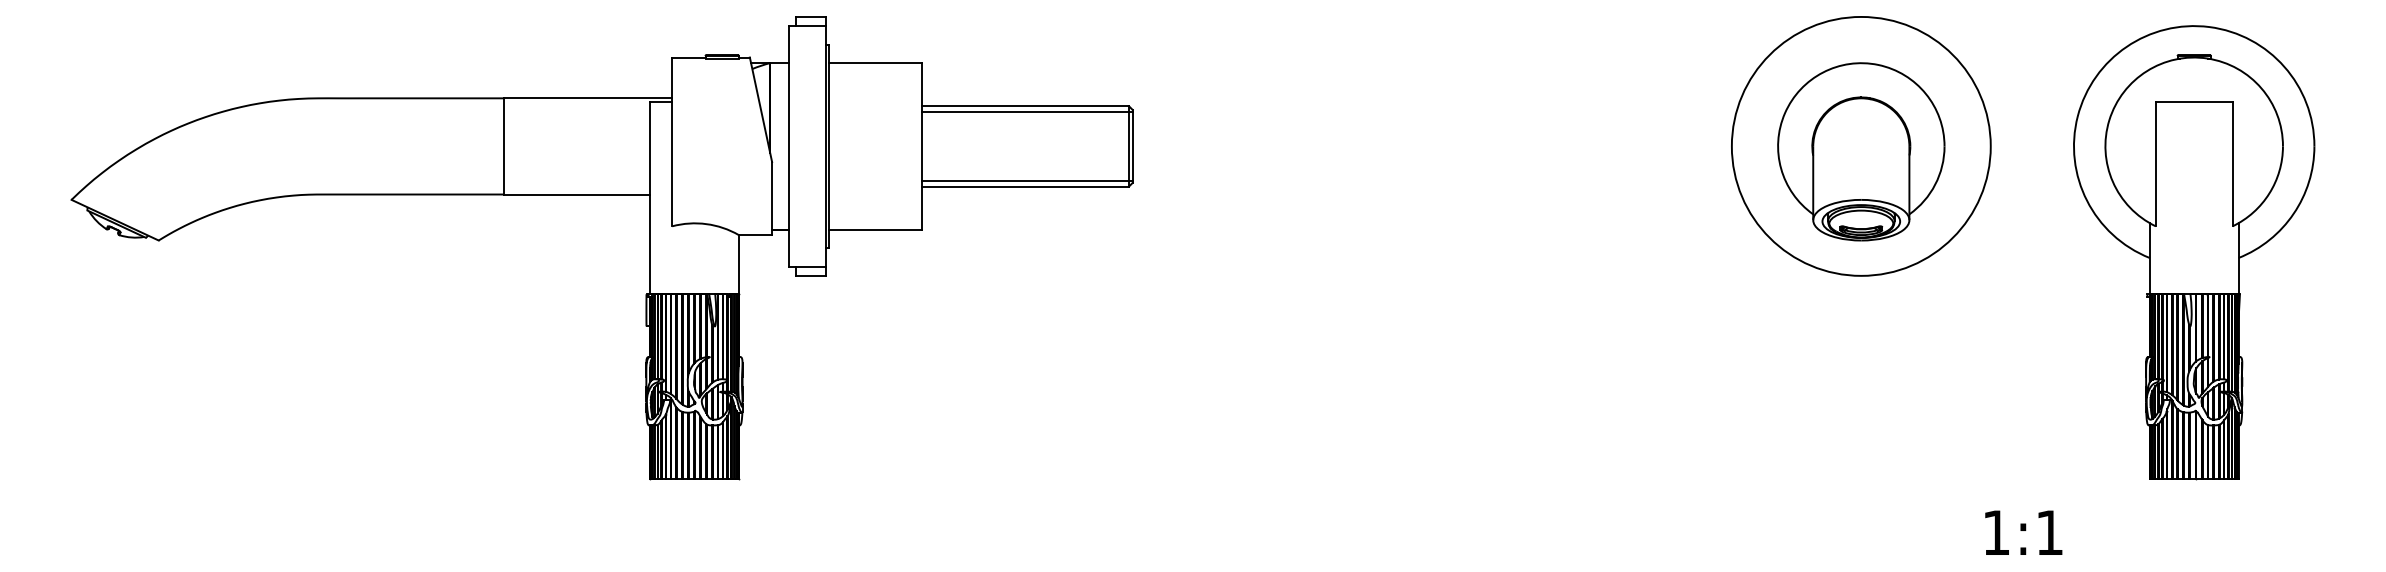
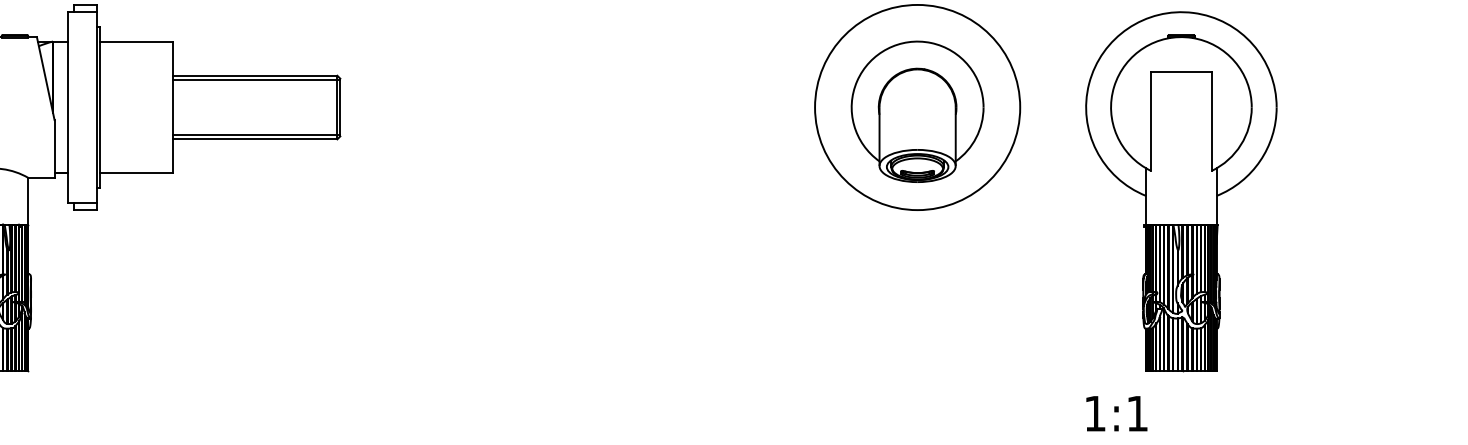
text: (2023, 532) -> (1116, 413), moved

